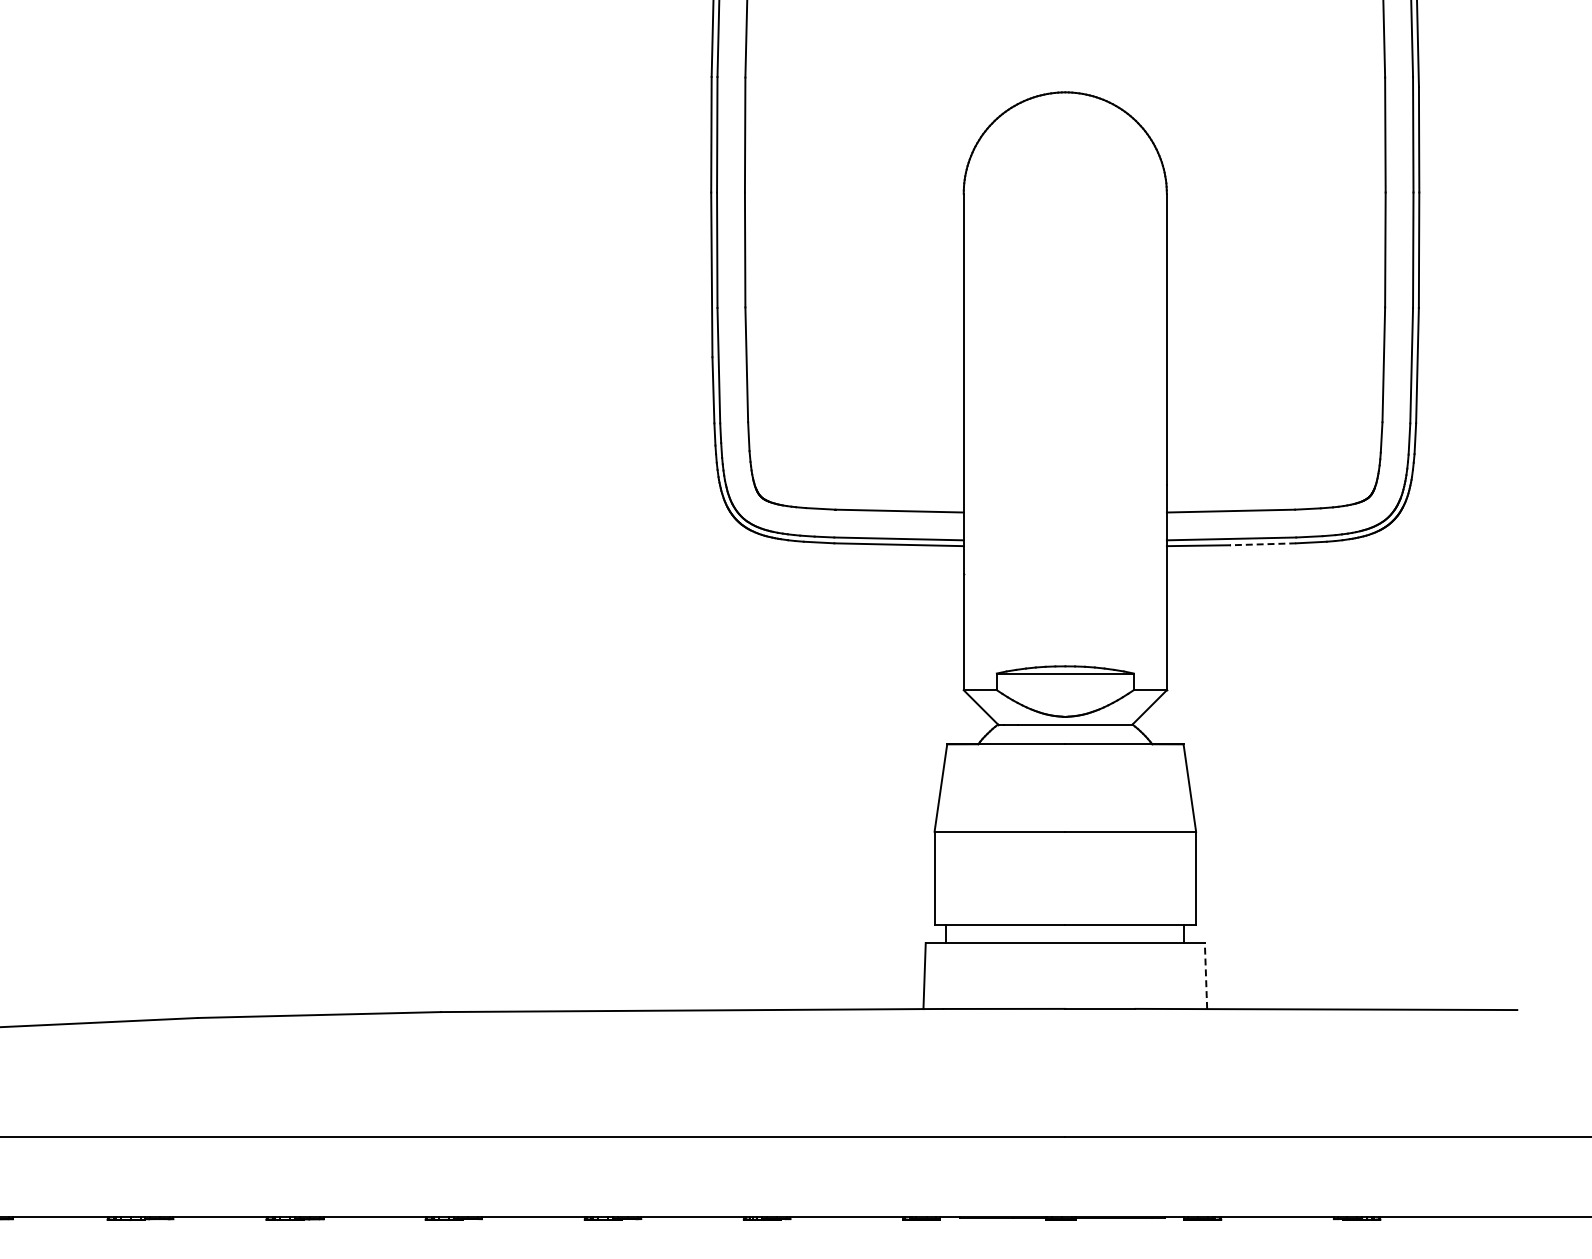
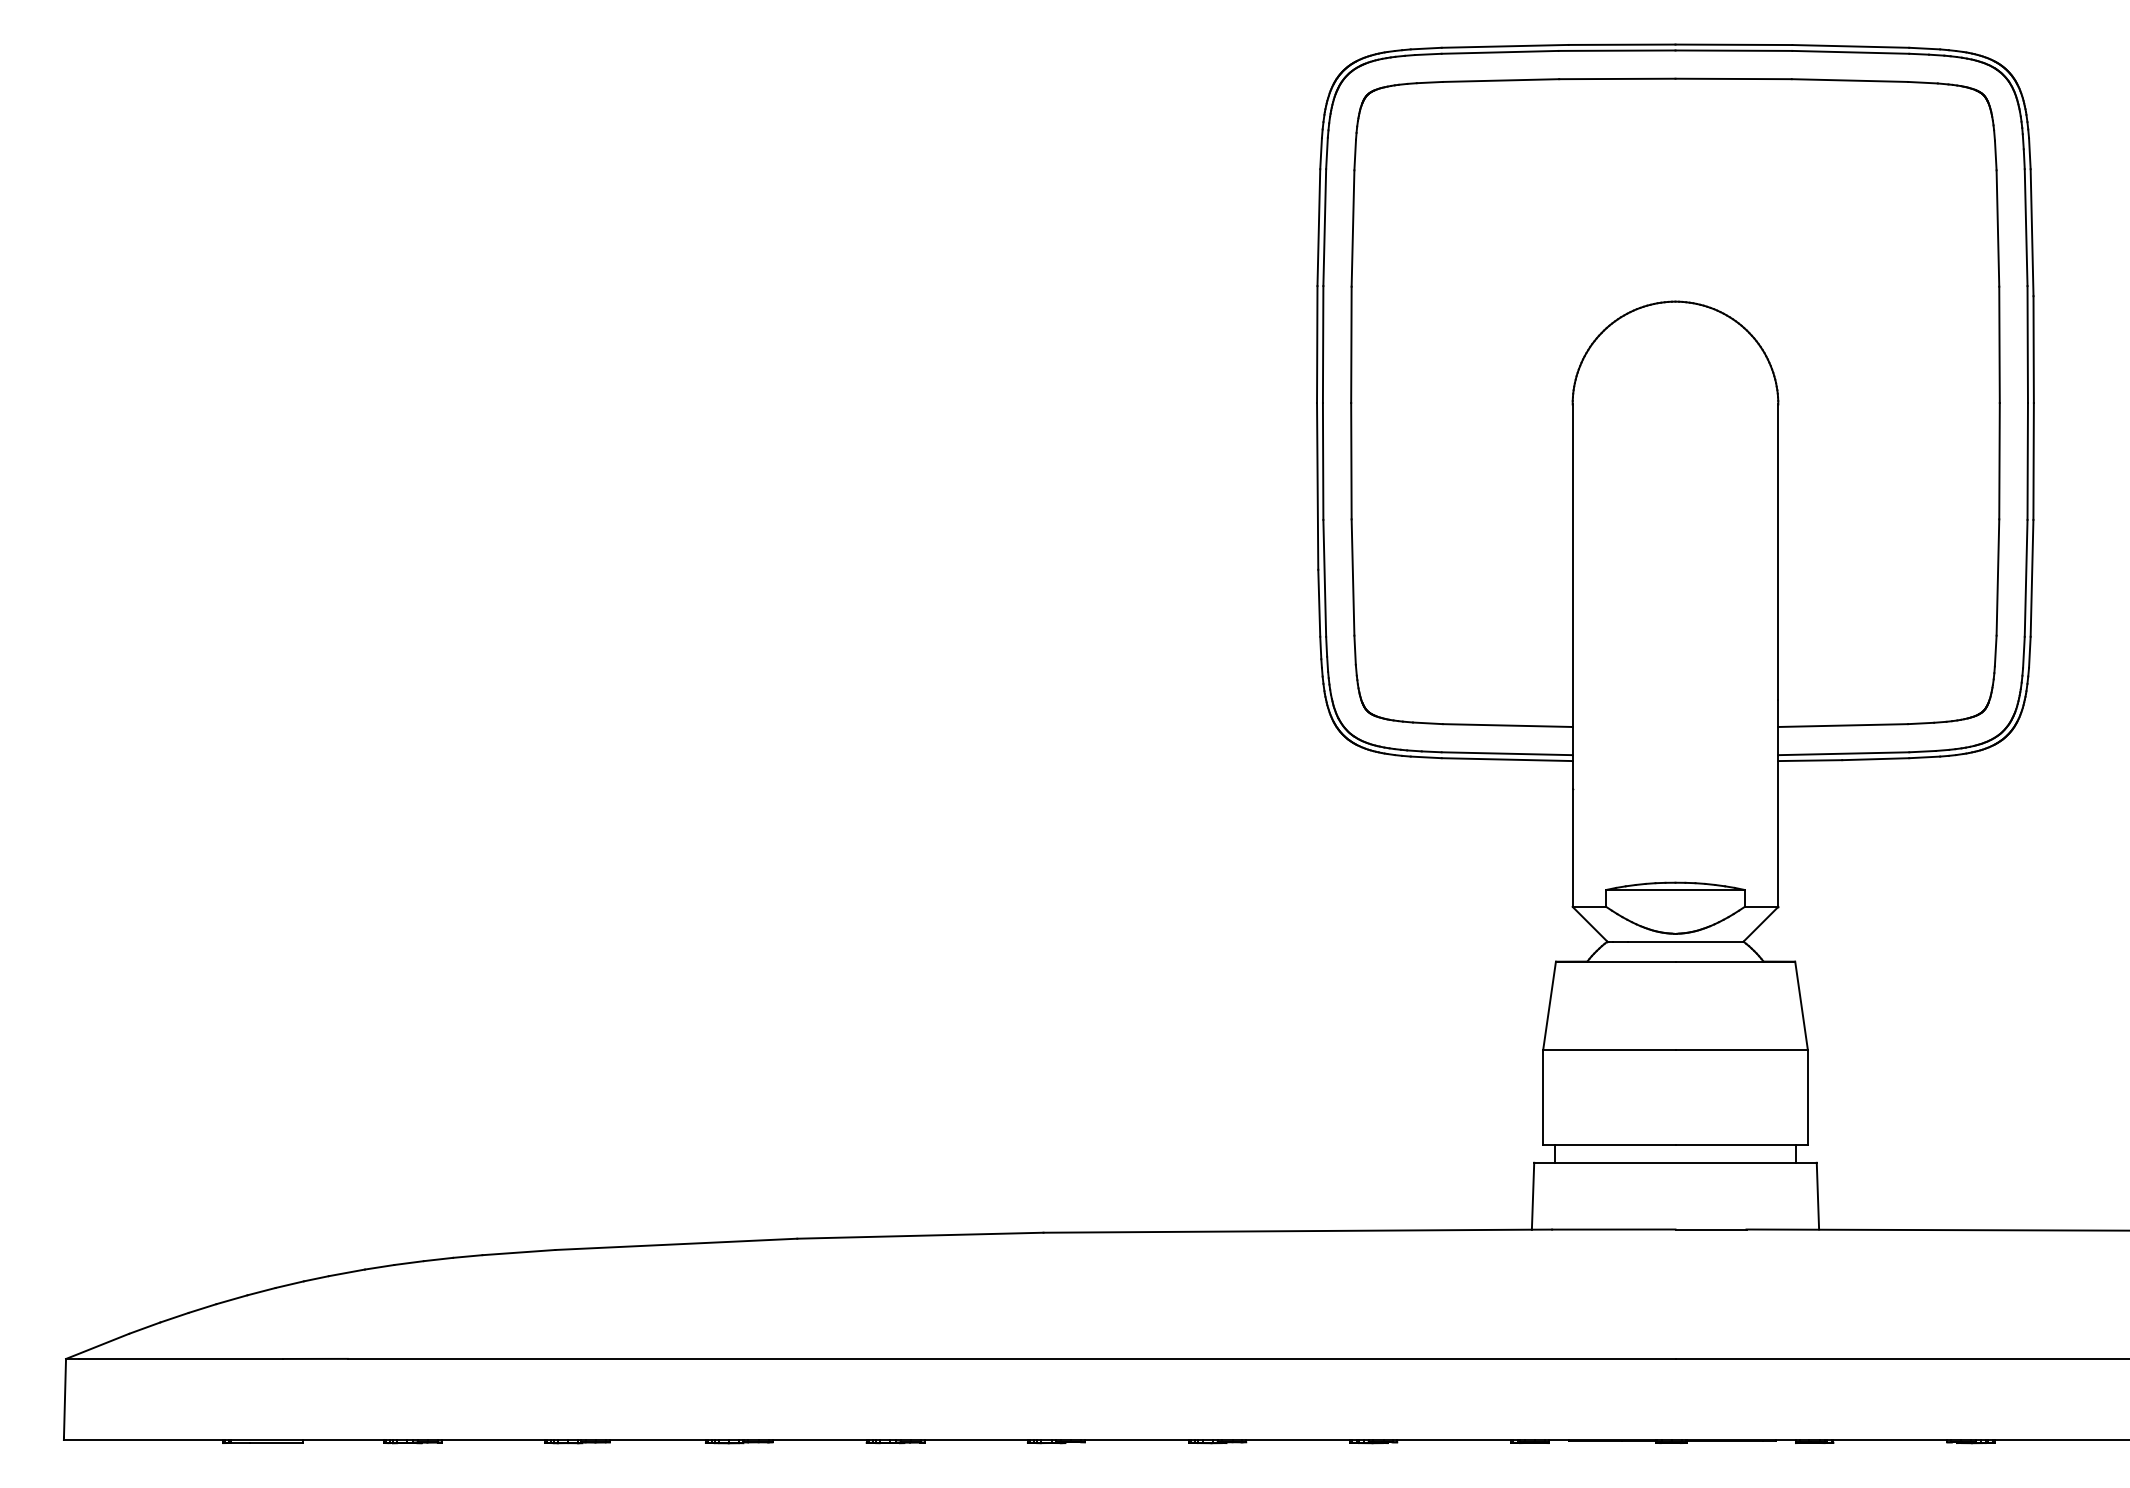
line: (1262, 544) -> (1875, 759), dashed -> solid
line: (1205, 975) -> (1817, 1195), dashed -> solid

